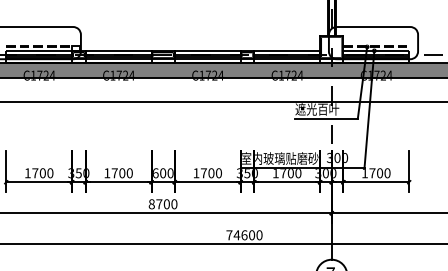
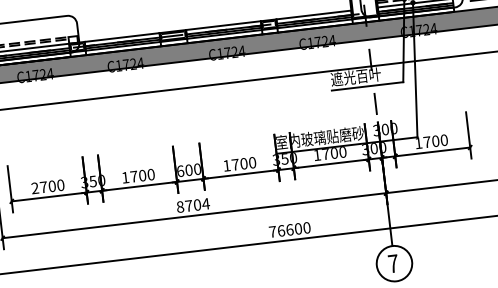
text: (27, 172) -> (34, 187), 1700 -> 2700
text: (174, 204) -> (206, 204), 8700 -> 8704
text: (236, 235) -> (280, 231), 74600 -> 76600

